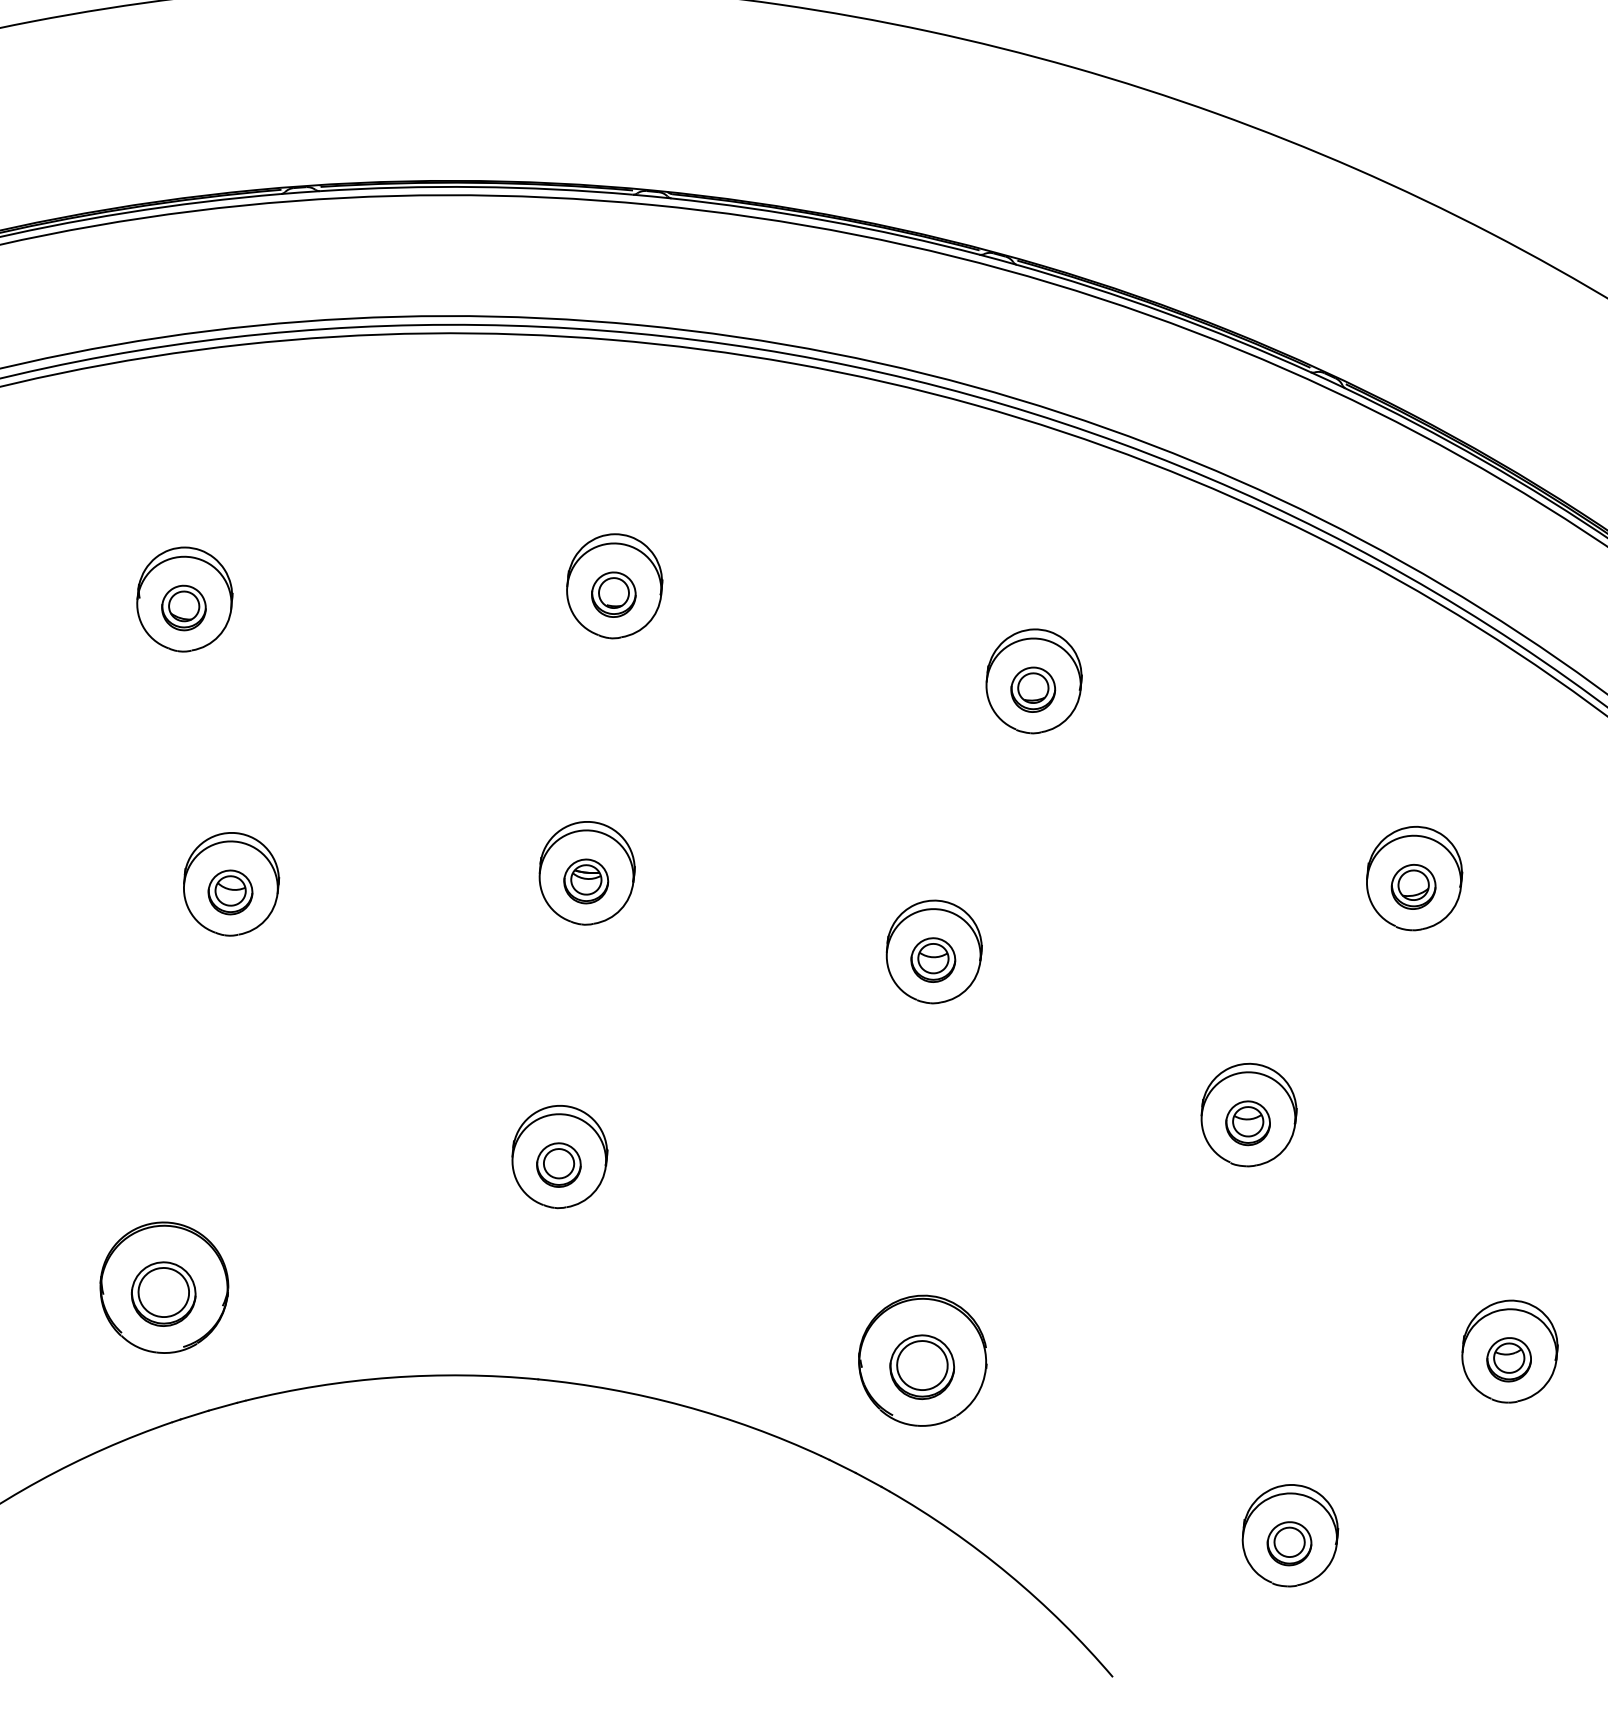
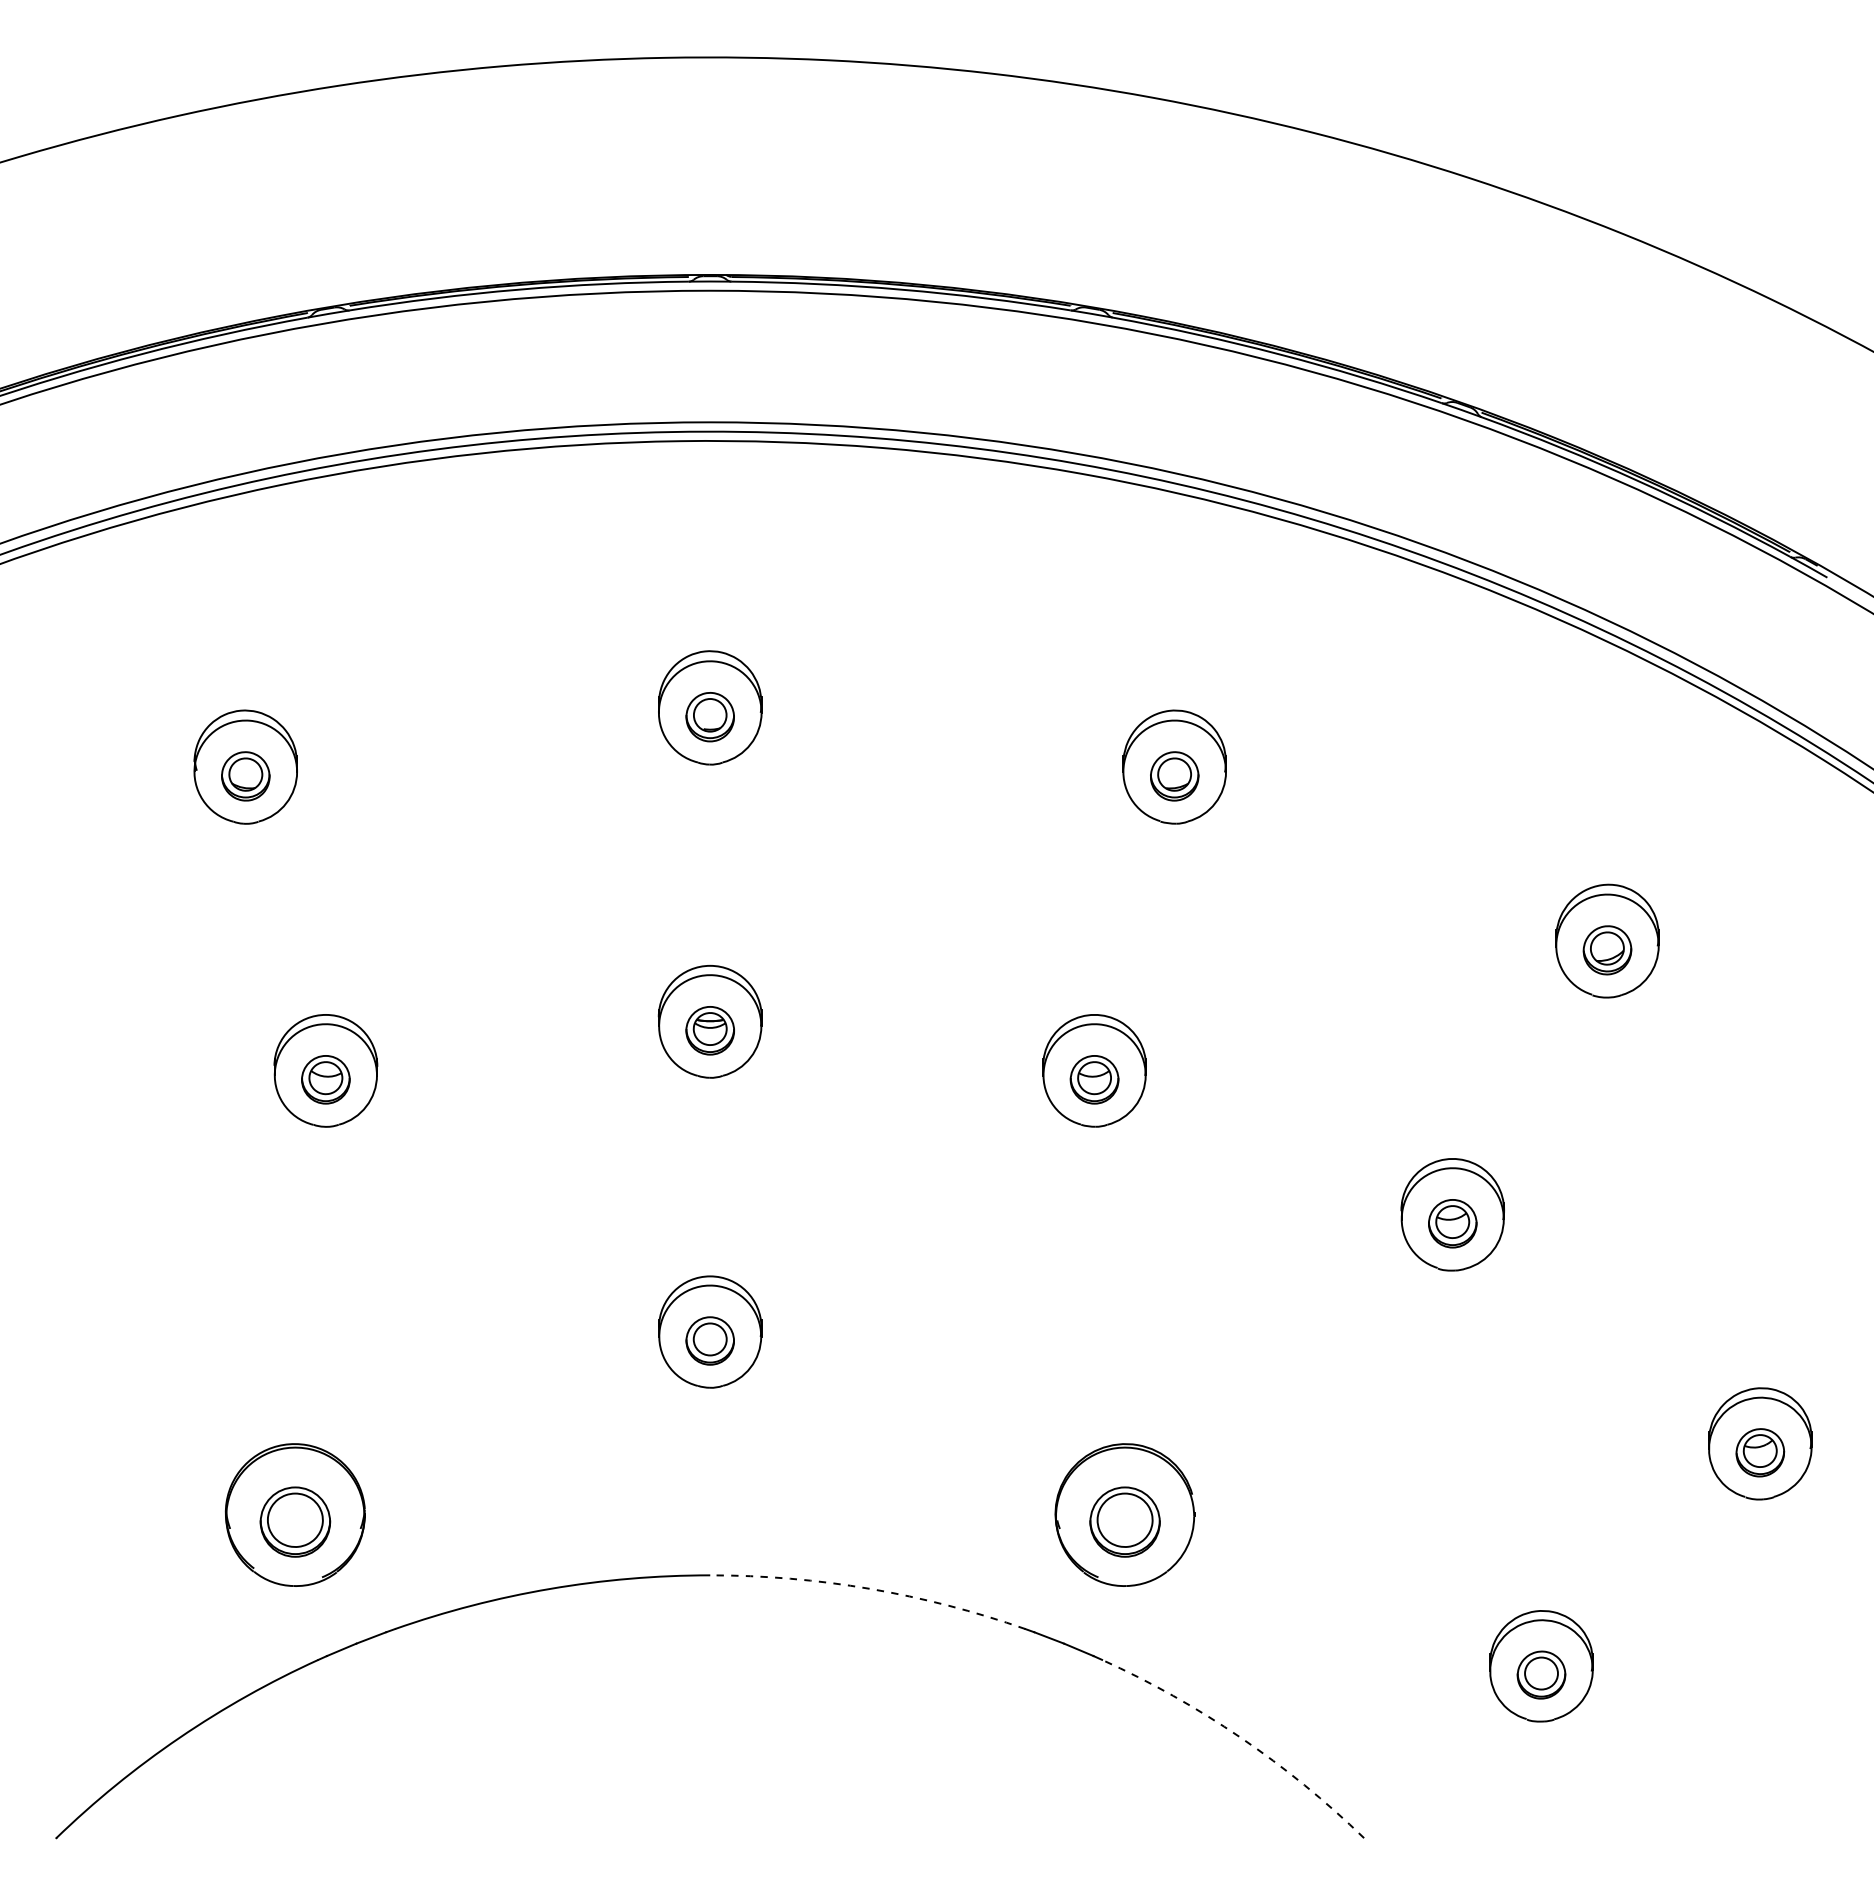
arc: (683, 1405) -> (870, 1588), solid -> dashed
arc: (1008, 1574) -> (1240, 1737), solid -> dashed

